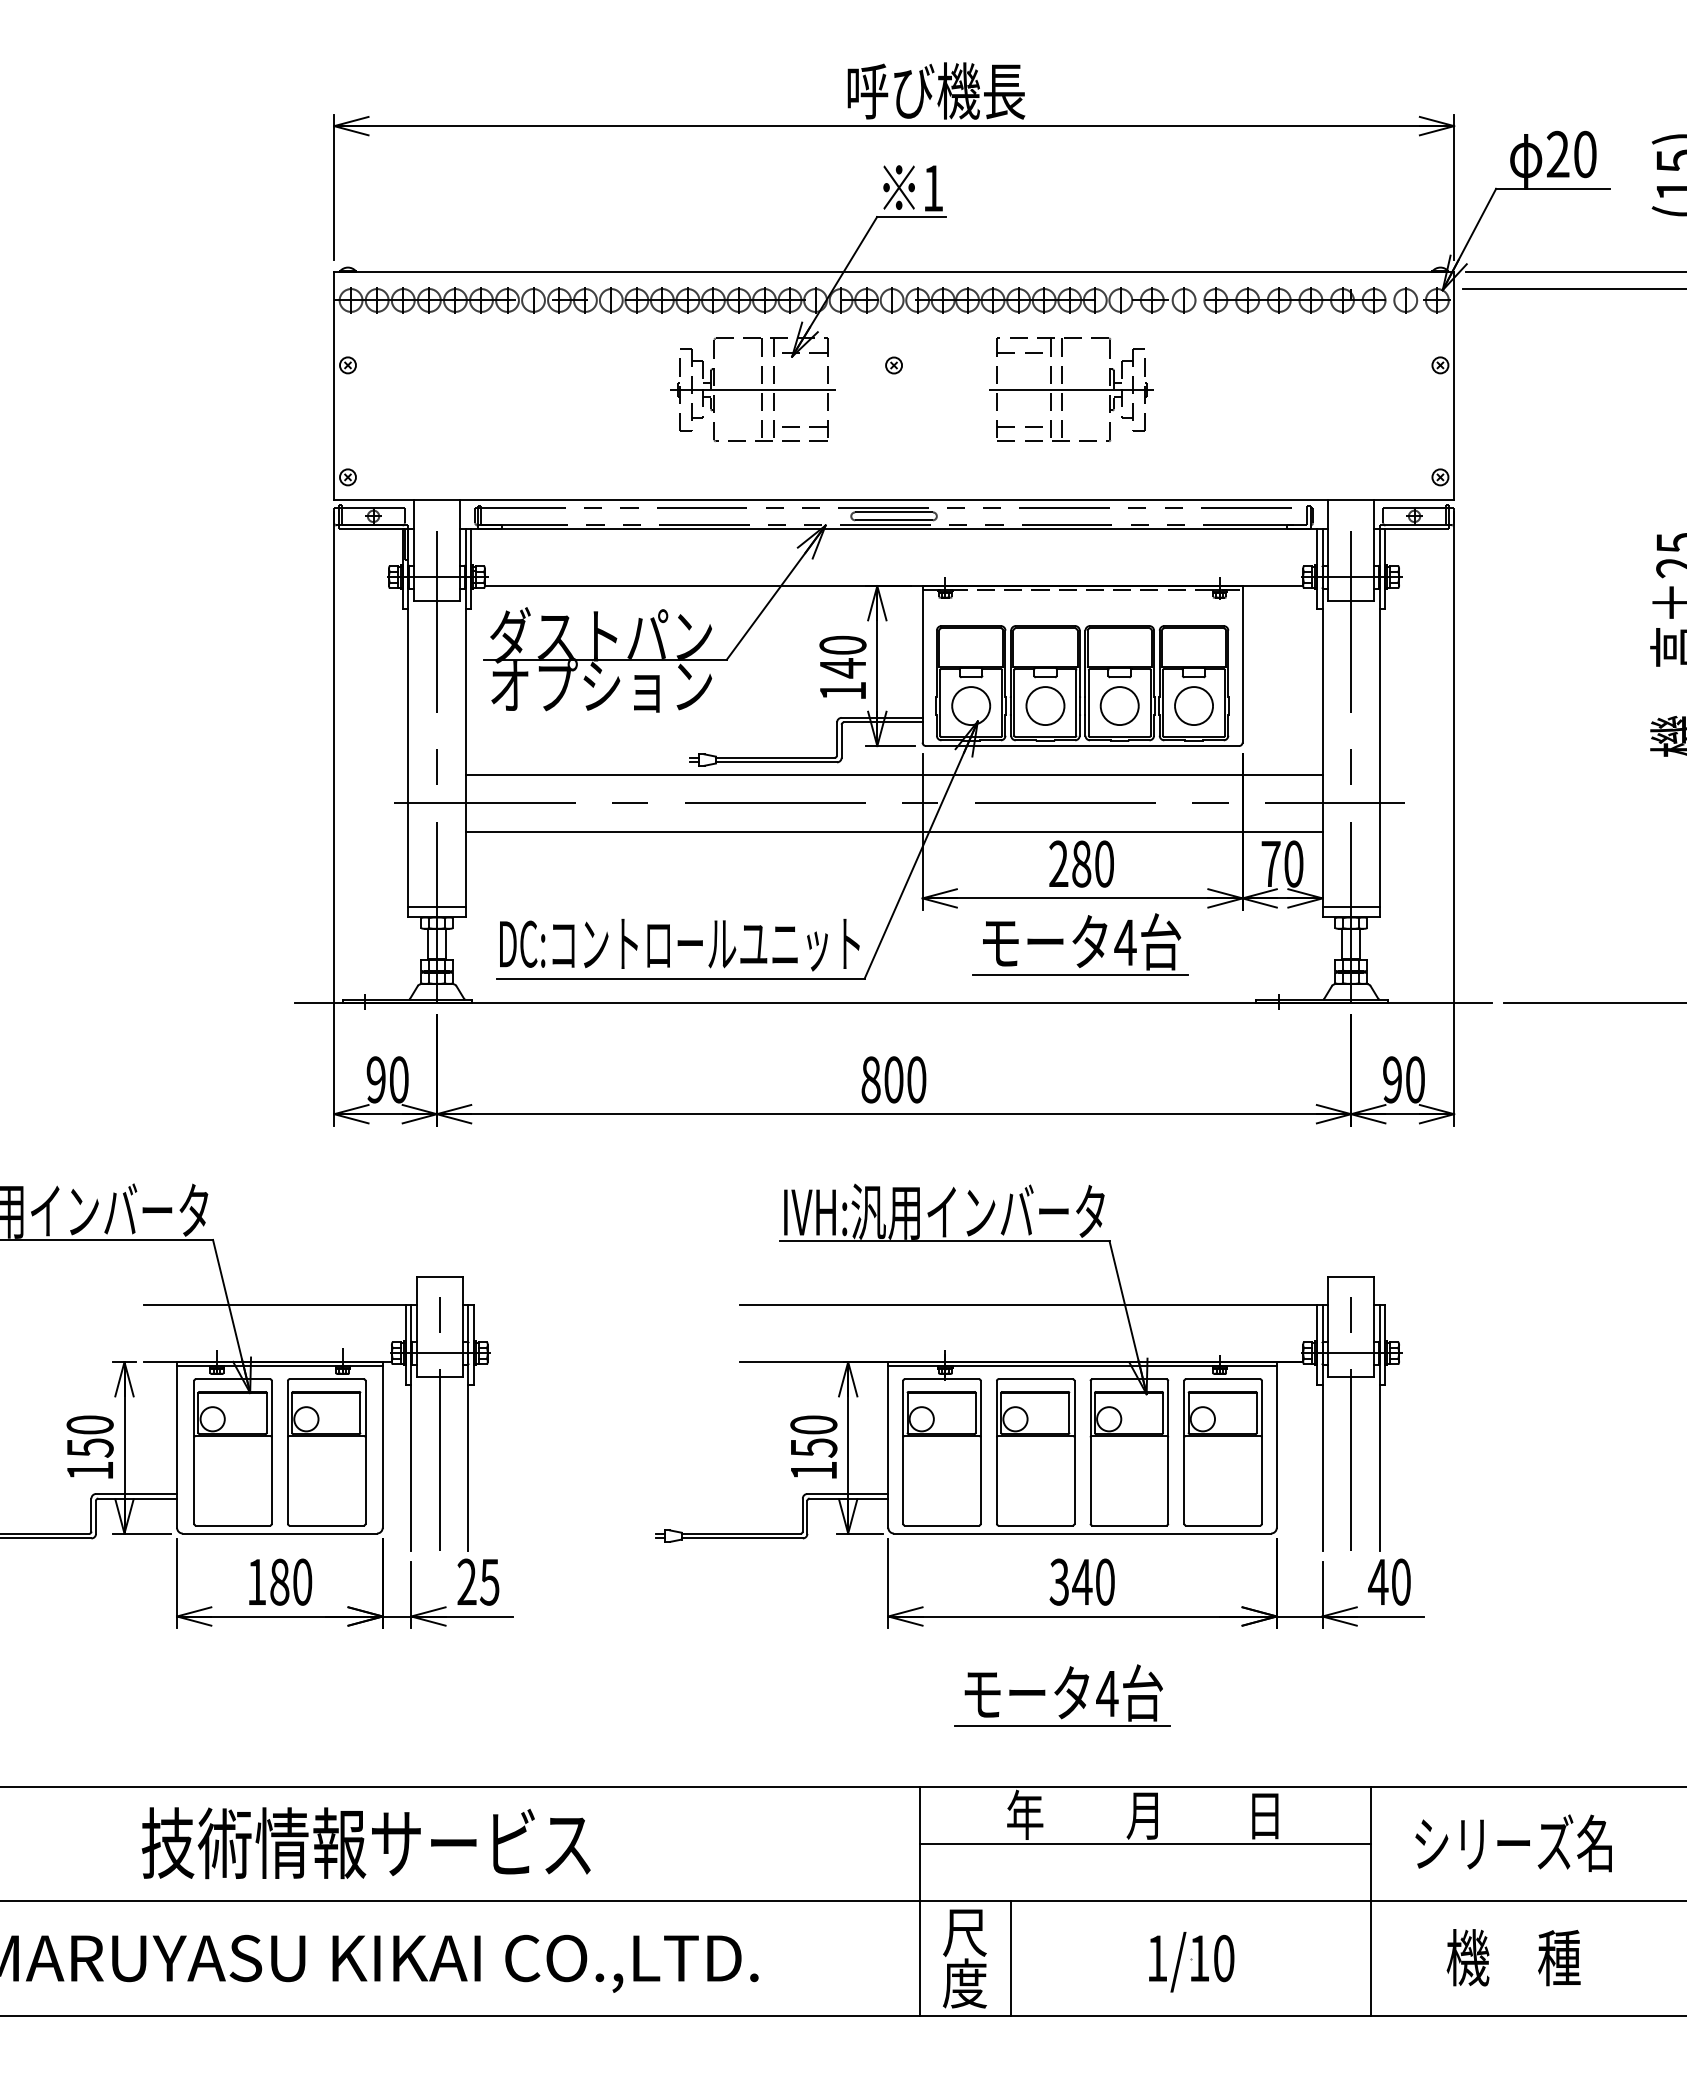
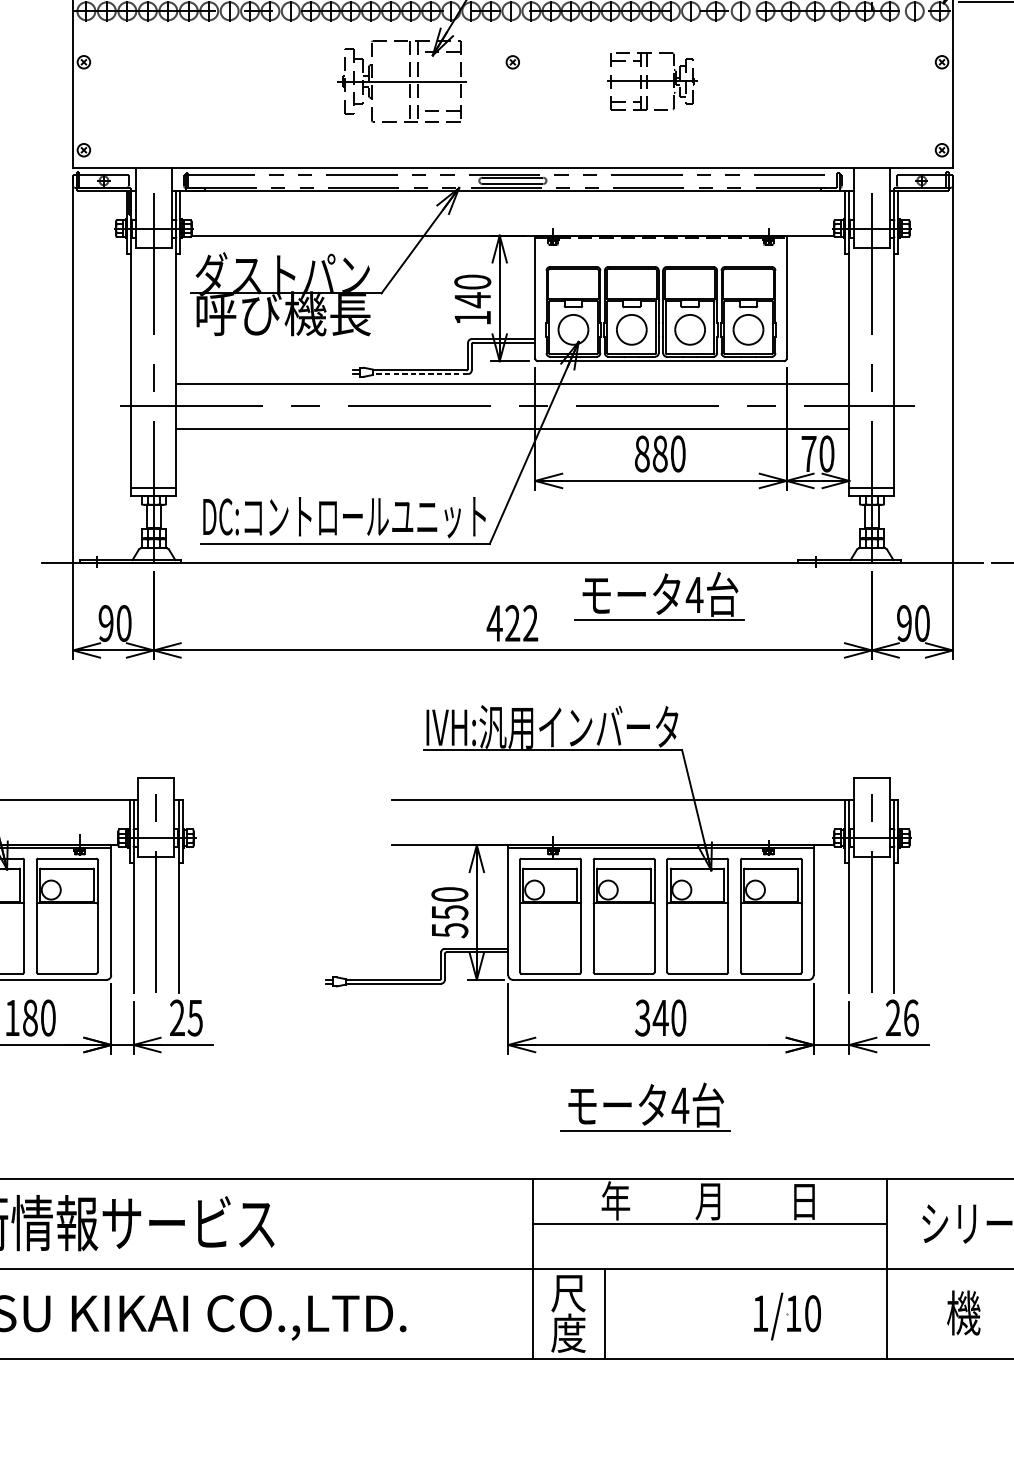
part: (1071, 389) -> (652, 81), size x0.7
text: (602, 685) -> (283, 313), オプション -> 呼び機長
line: (776, 762) -> (420, 374), solid -> dashed
text: (1058, 863) -> (642, 453), 280 -> 880
part: (1080, 944) -> (659, 596), moved
text: (893, 1079) -> (512, 623), 800 -> 422
text: (814, 1470) -> (450, 930), 150 -> 550
text: (1389, 1581) -> (902, 1017), 40 -> 26
part: (1191, 1962) -> (787, 1316), moved

